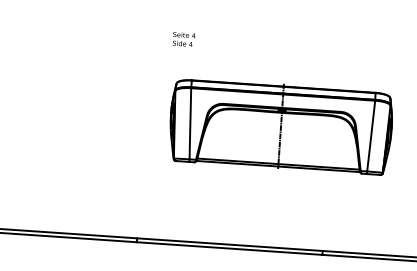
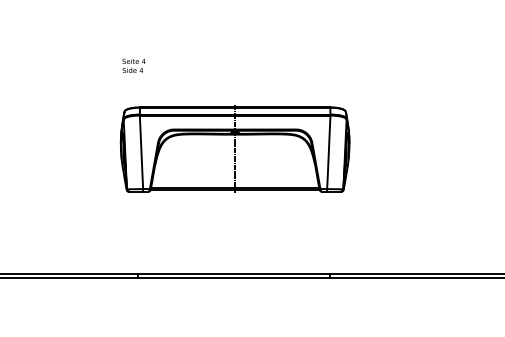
text: (183, 39) -> (133, 65), moved
part: (280, 126) -> (234, 148), moved

